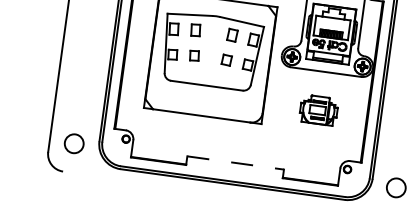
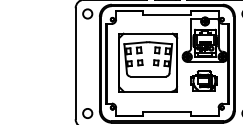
part: (317, 109) -> (203, 80), size x1.43
line: (235, 163) -> (167, 112), dashed -> solid

